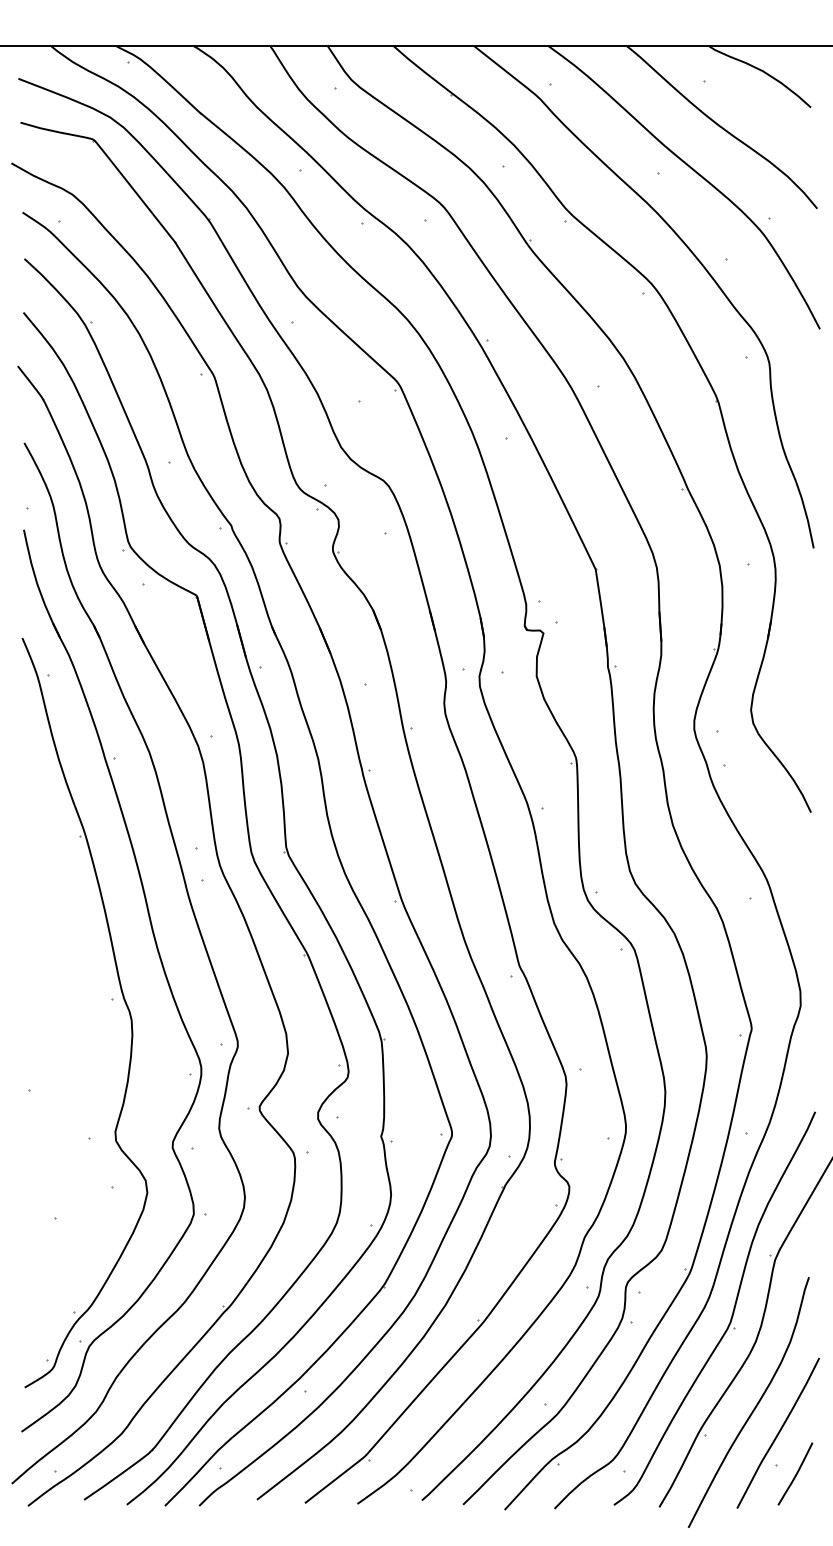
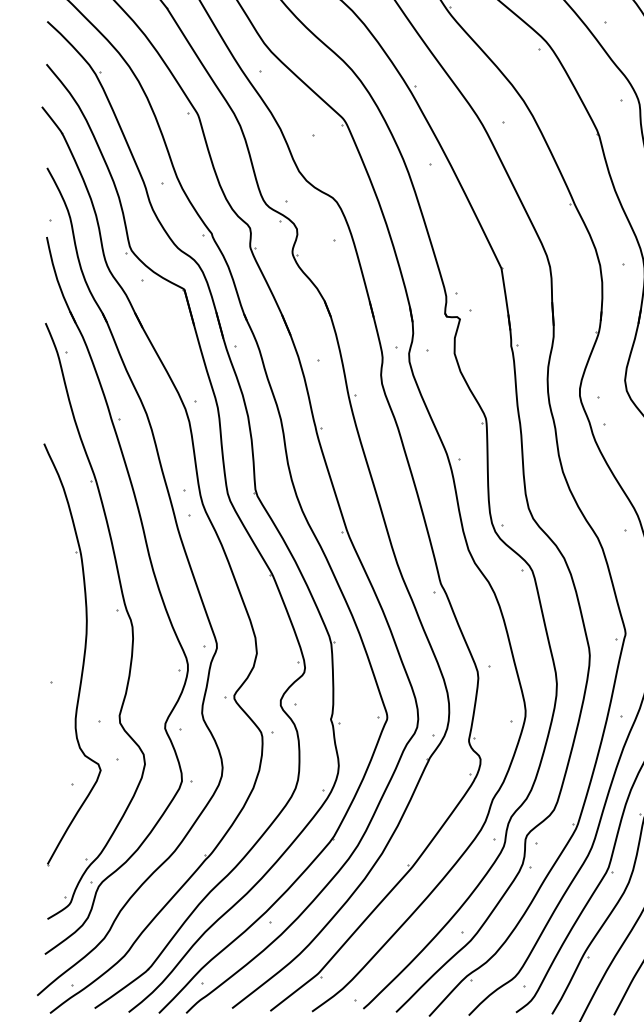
part: (70, 1054) -> (83, 654), added

